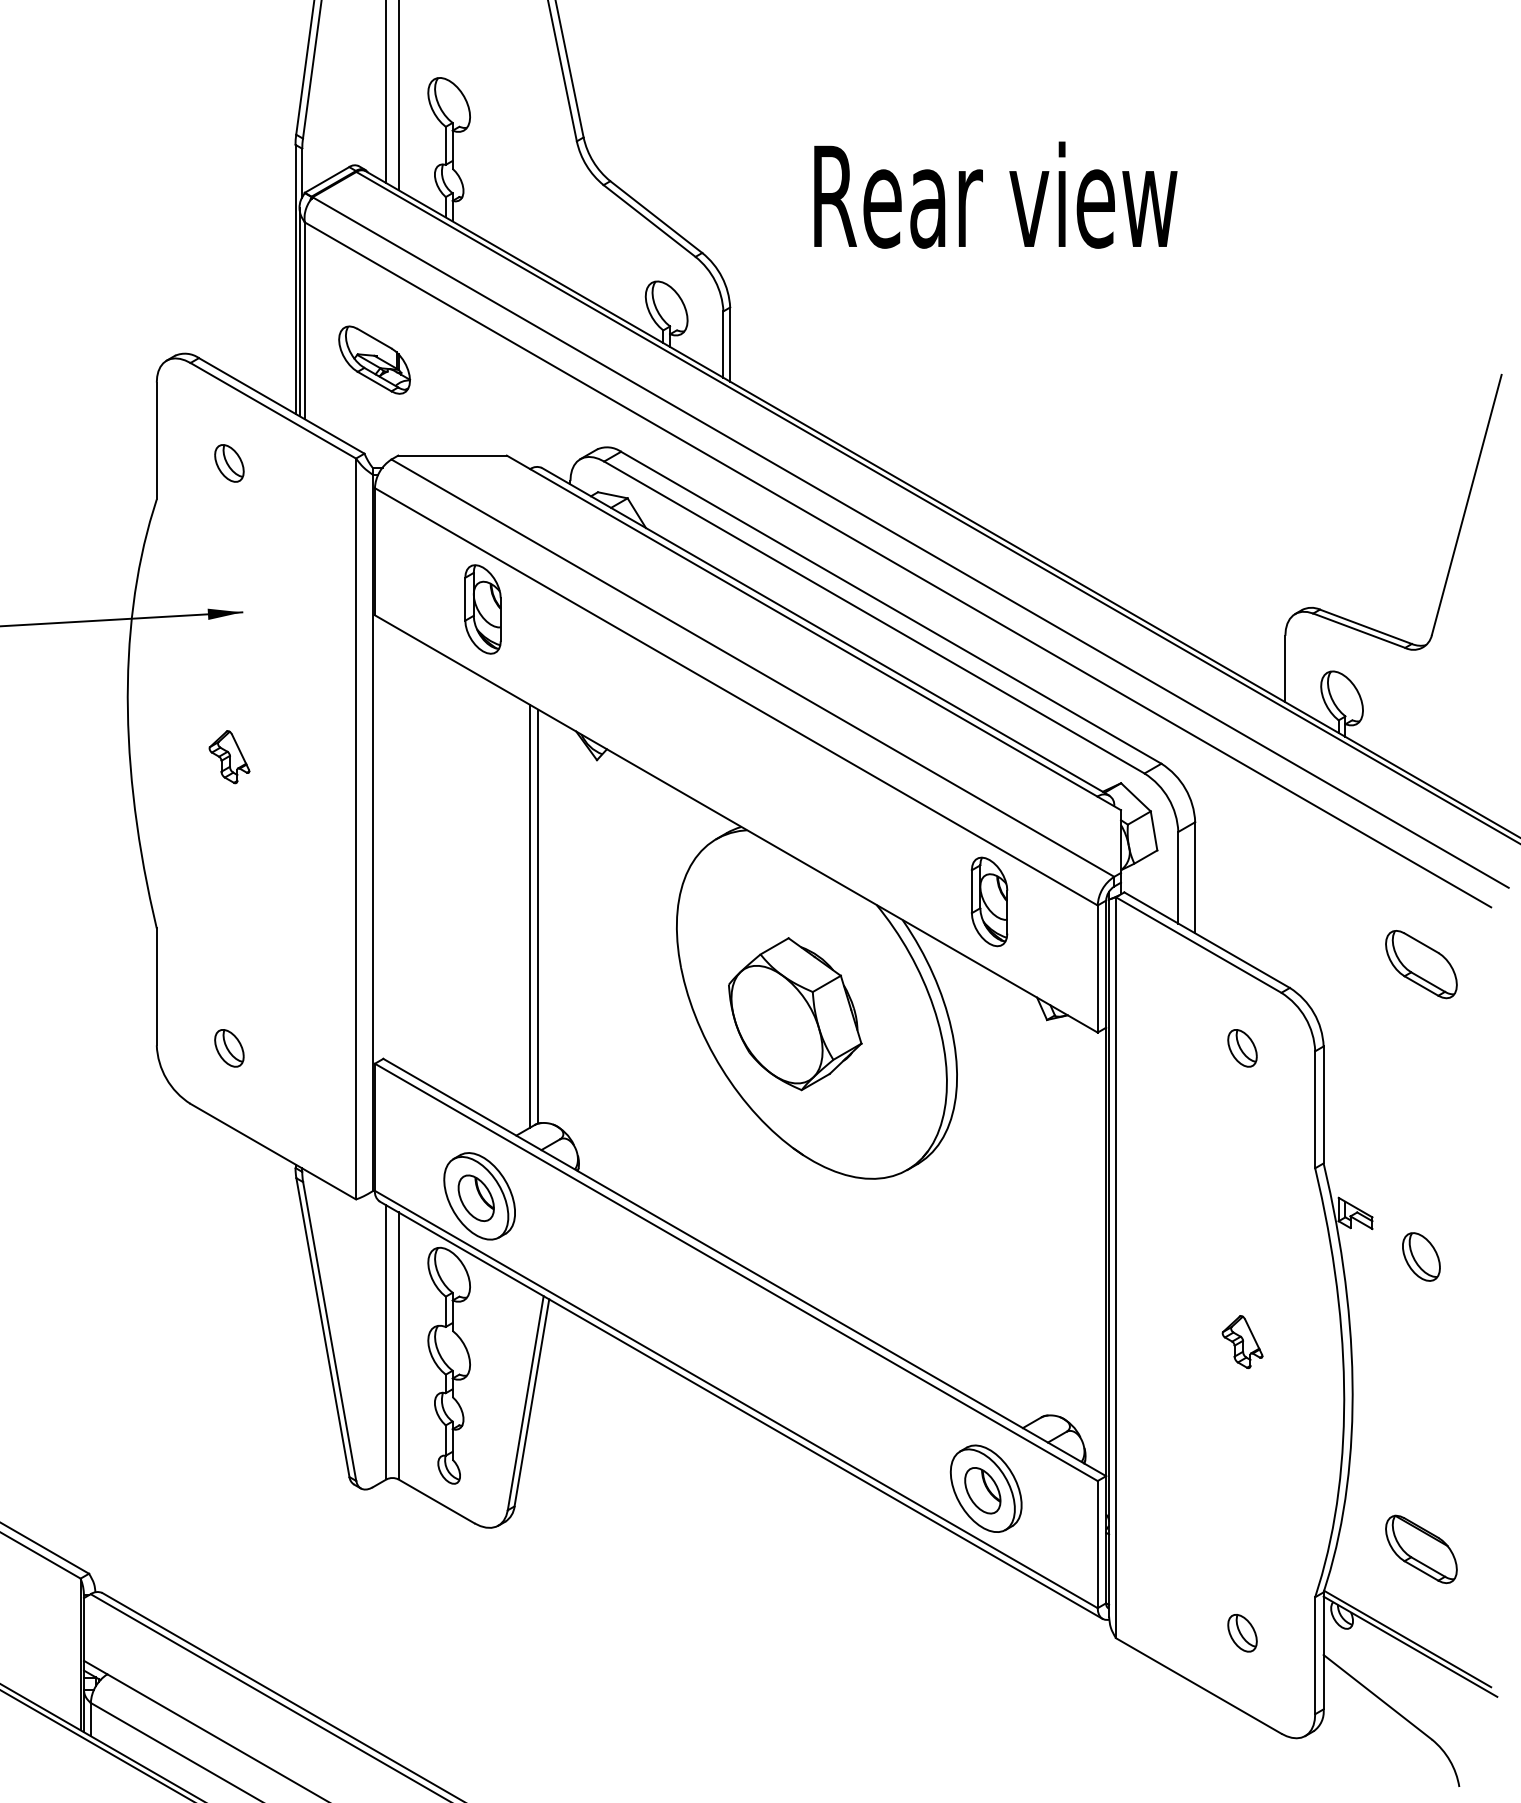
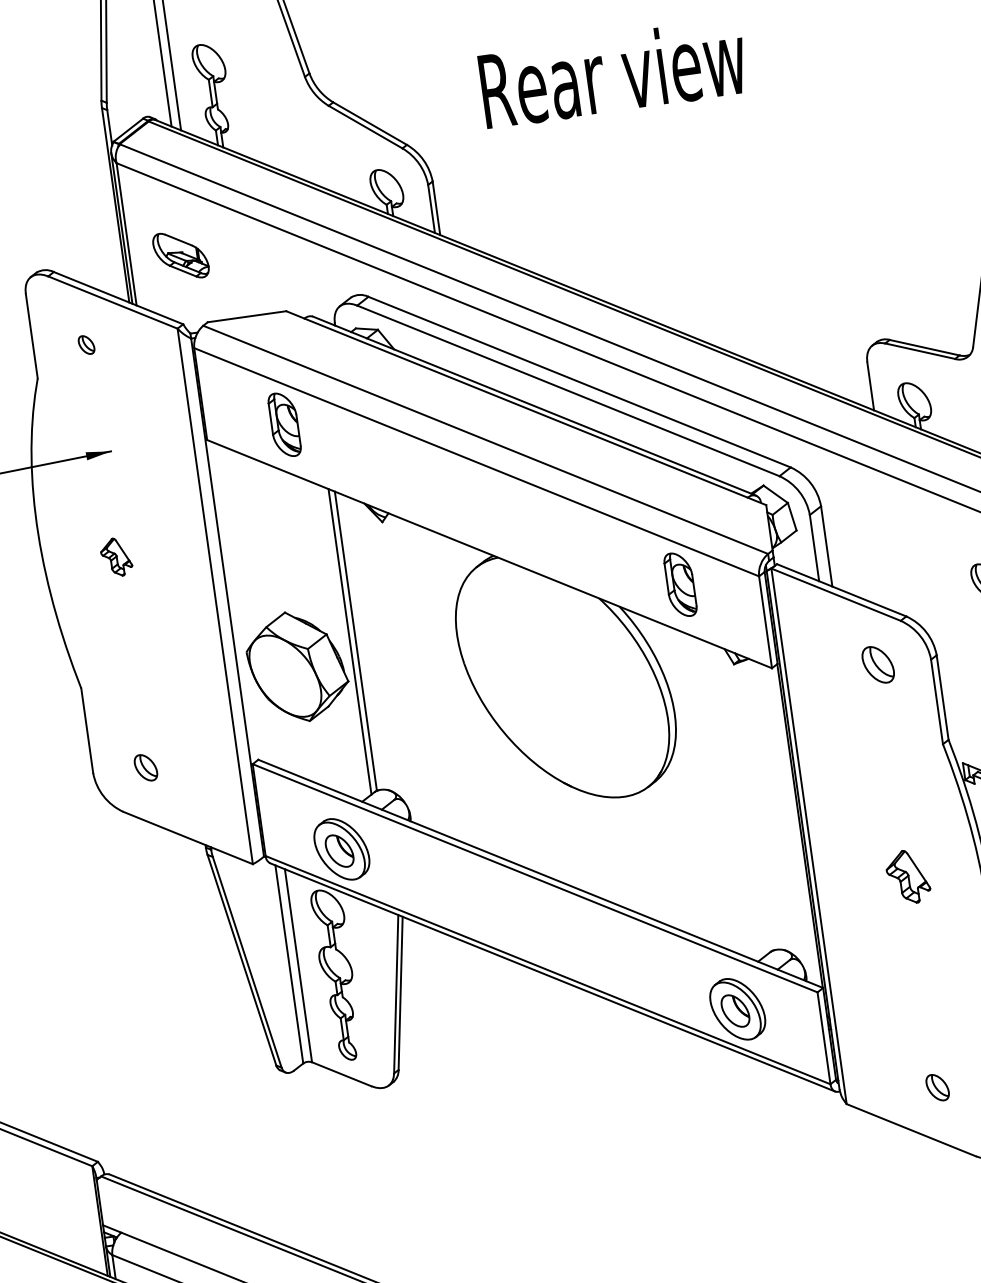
part: (229, 463) -> (86, 345), size x0.7
part: (795, 1014) -> (297, 667), moved
part: (1242, 1048) -> (878, 665), size x1.4
part: (1242, 1342) -> (908, 877), size x1.4

